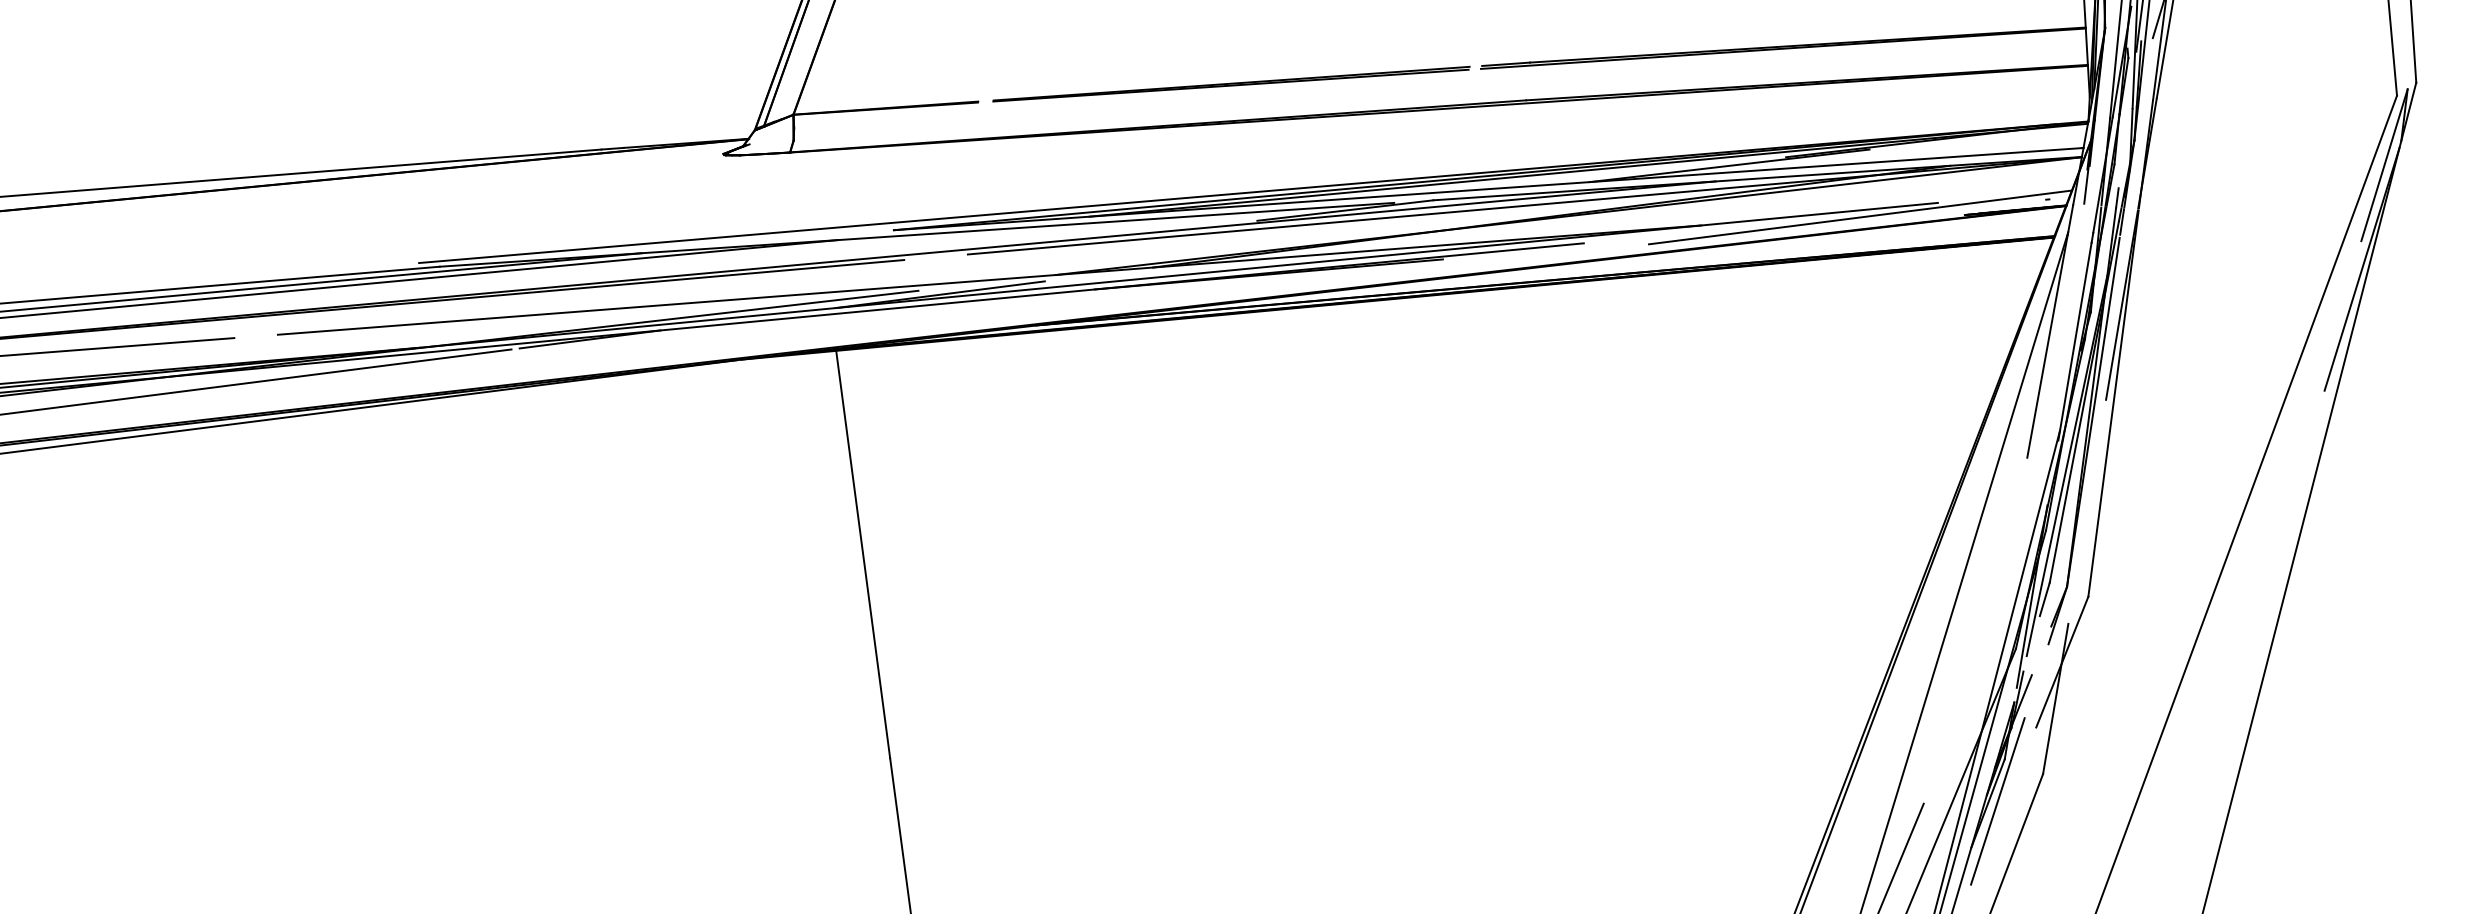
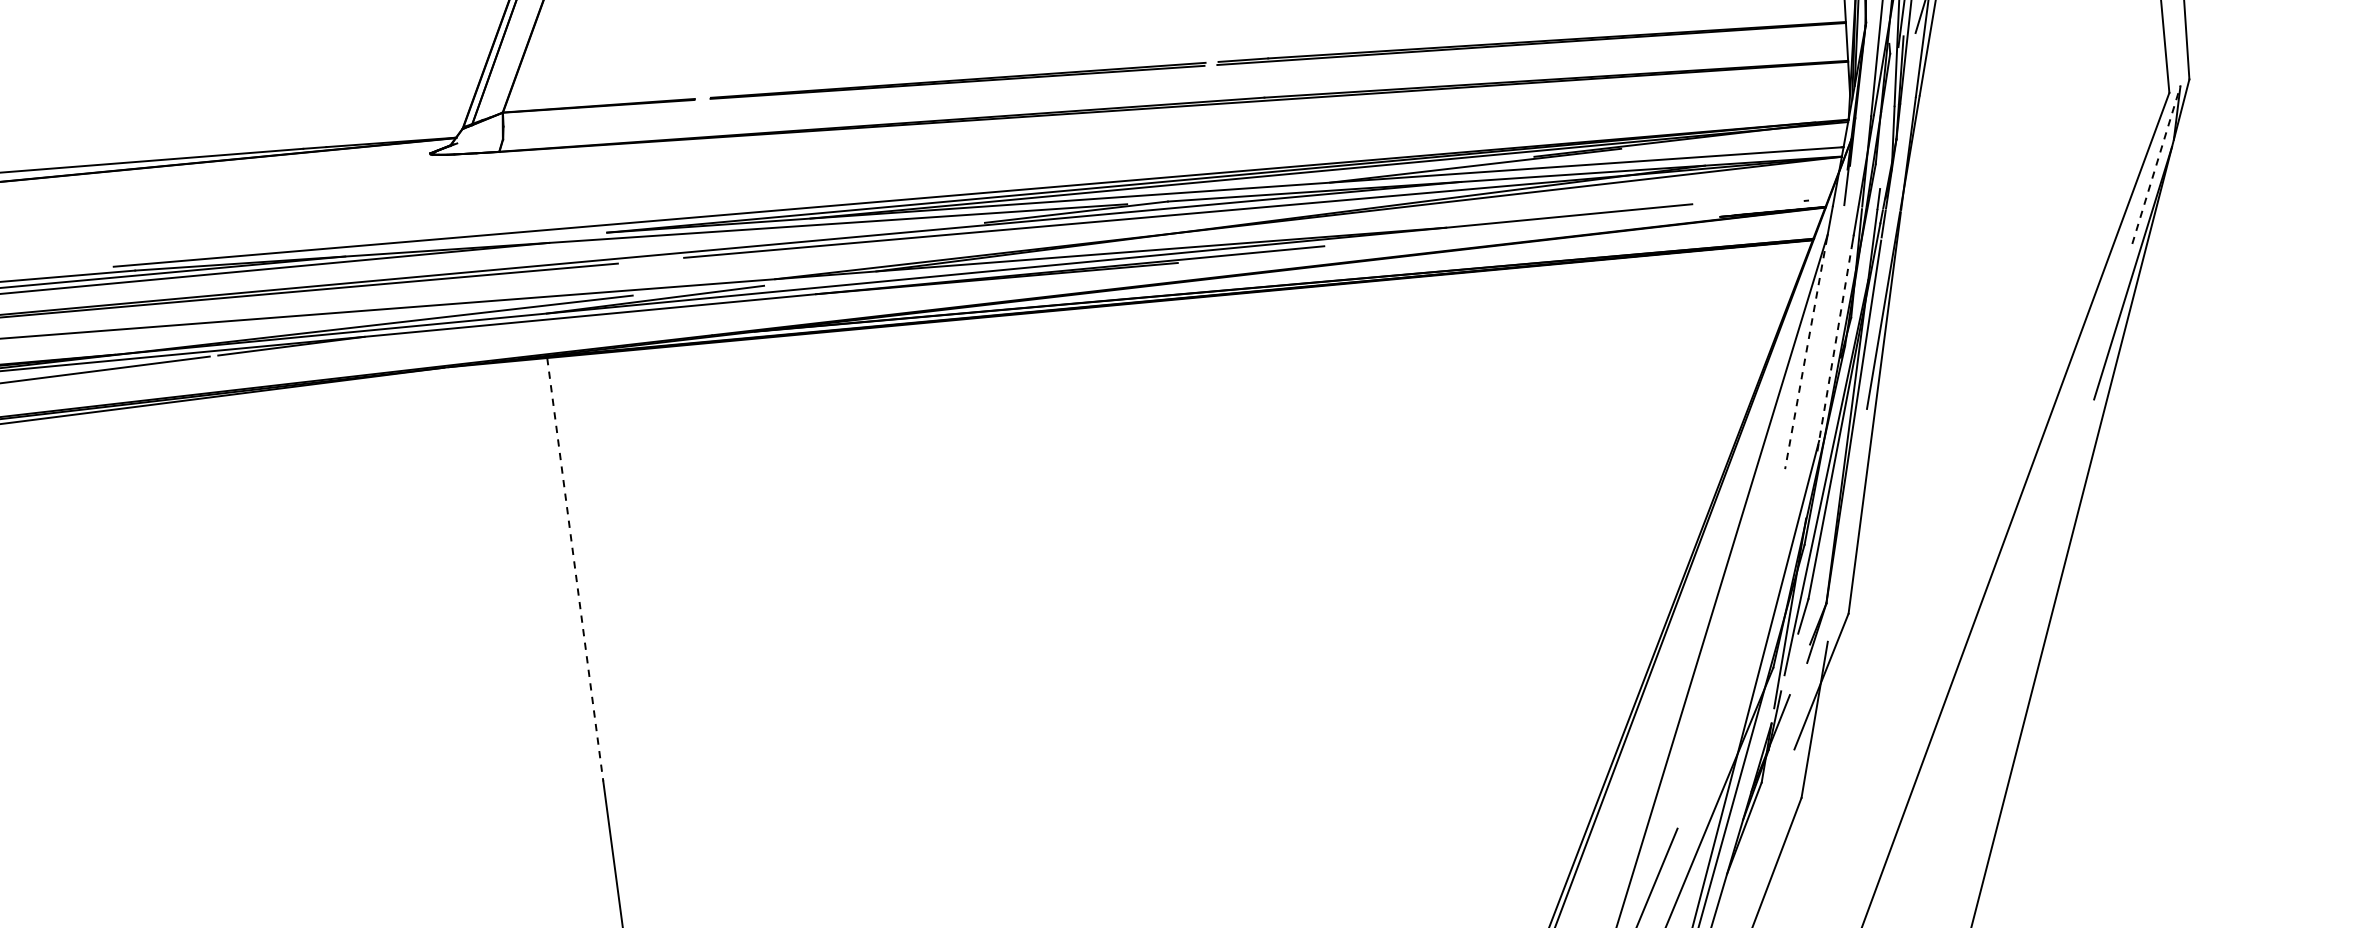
line: (2384, 164) -> (2156, 164), solid -> dashed
line: (1860, 217) -> (1611, 219), removed
line: (2075, 341) -> (1835, 348), solid -> dashed
line: (2047, 346) -> (1806, 353), solid -> dashed
line: (863, 555) -> (575, 570), solid -> dashed
line: (1997, 801) -> (1754, 826), removed

